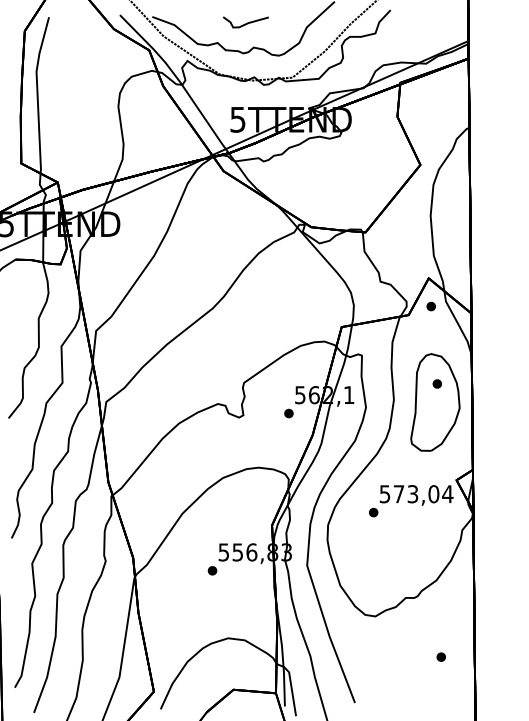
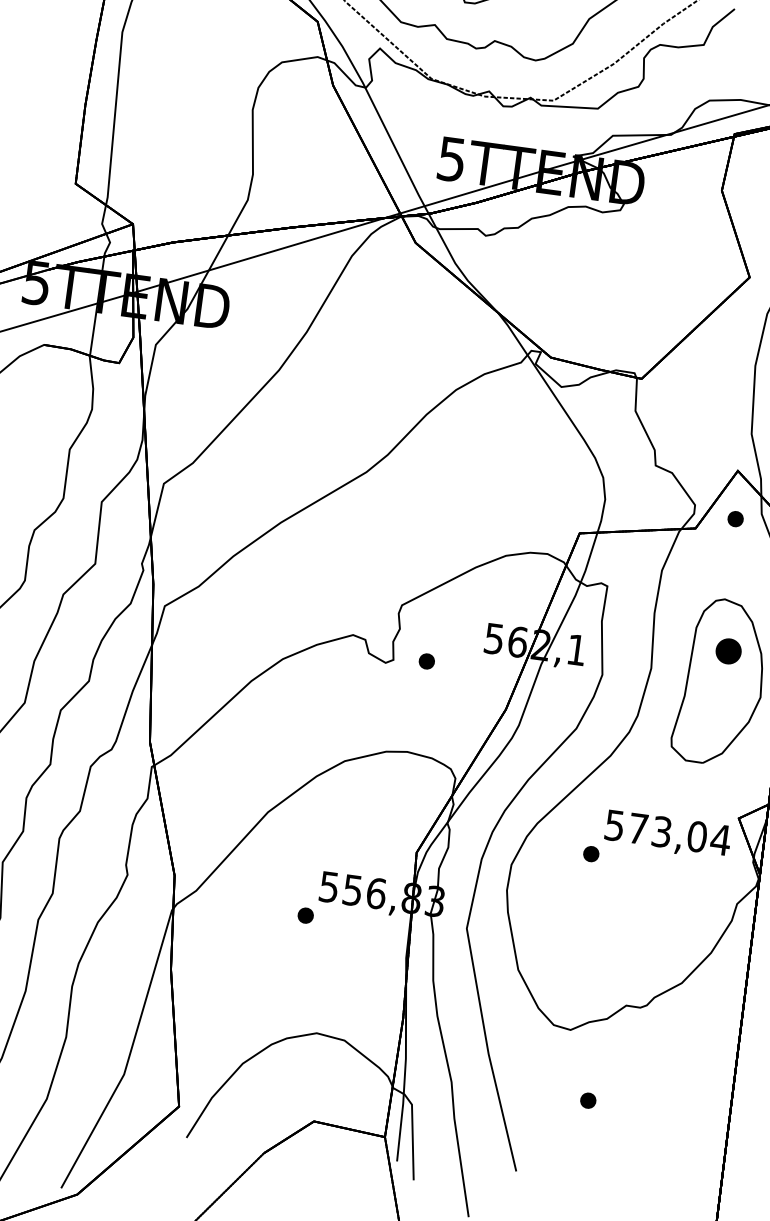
part: (436, 383) -> (726, 650), size x1.6
part: (288, 413) -> (426, 661), moved
part: (440, 656) -> (587, 1099), moved

